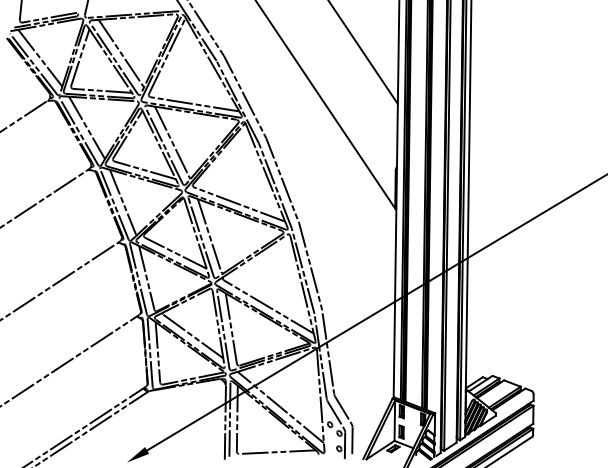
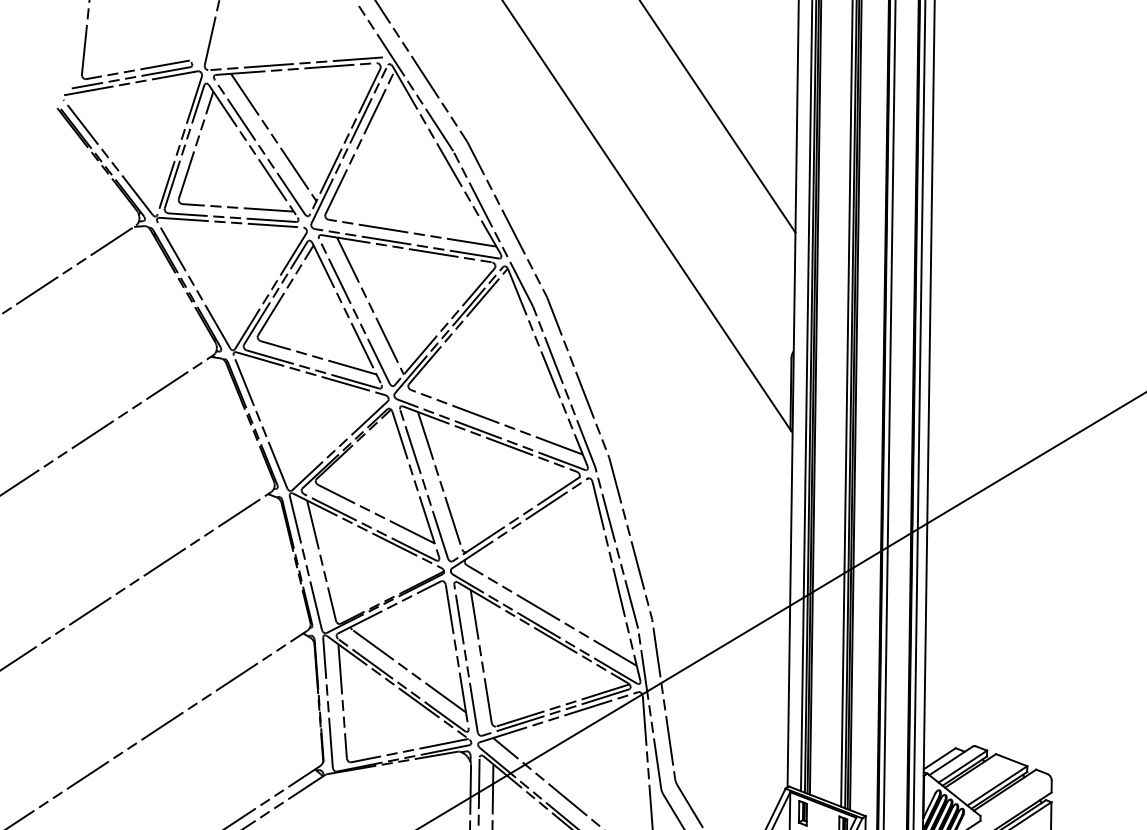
line: (40, 57) -> (121, 144), removed
line: (87, 127) -> (209, 276), removed
line: (122, 201) -> (275, 416), removed

